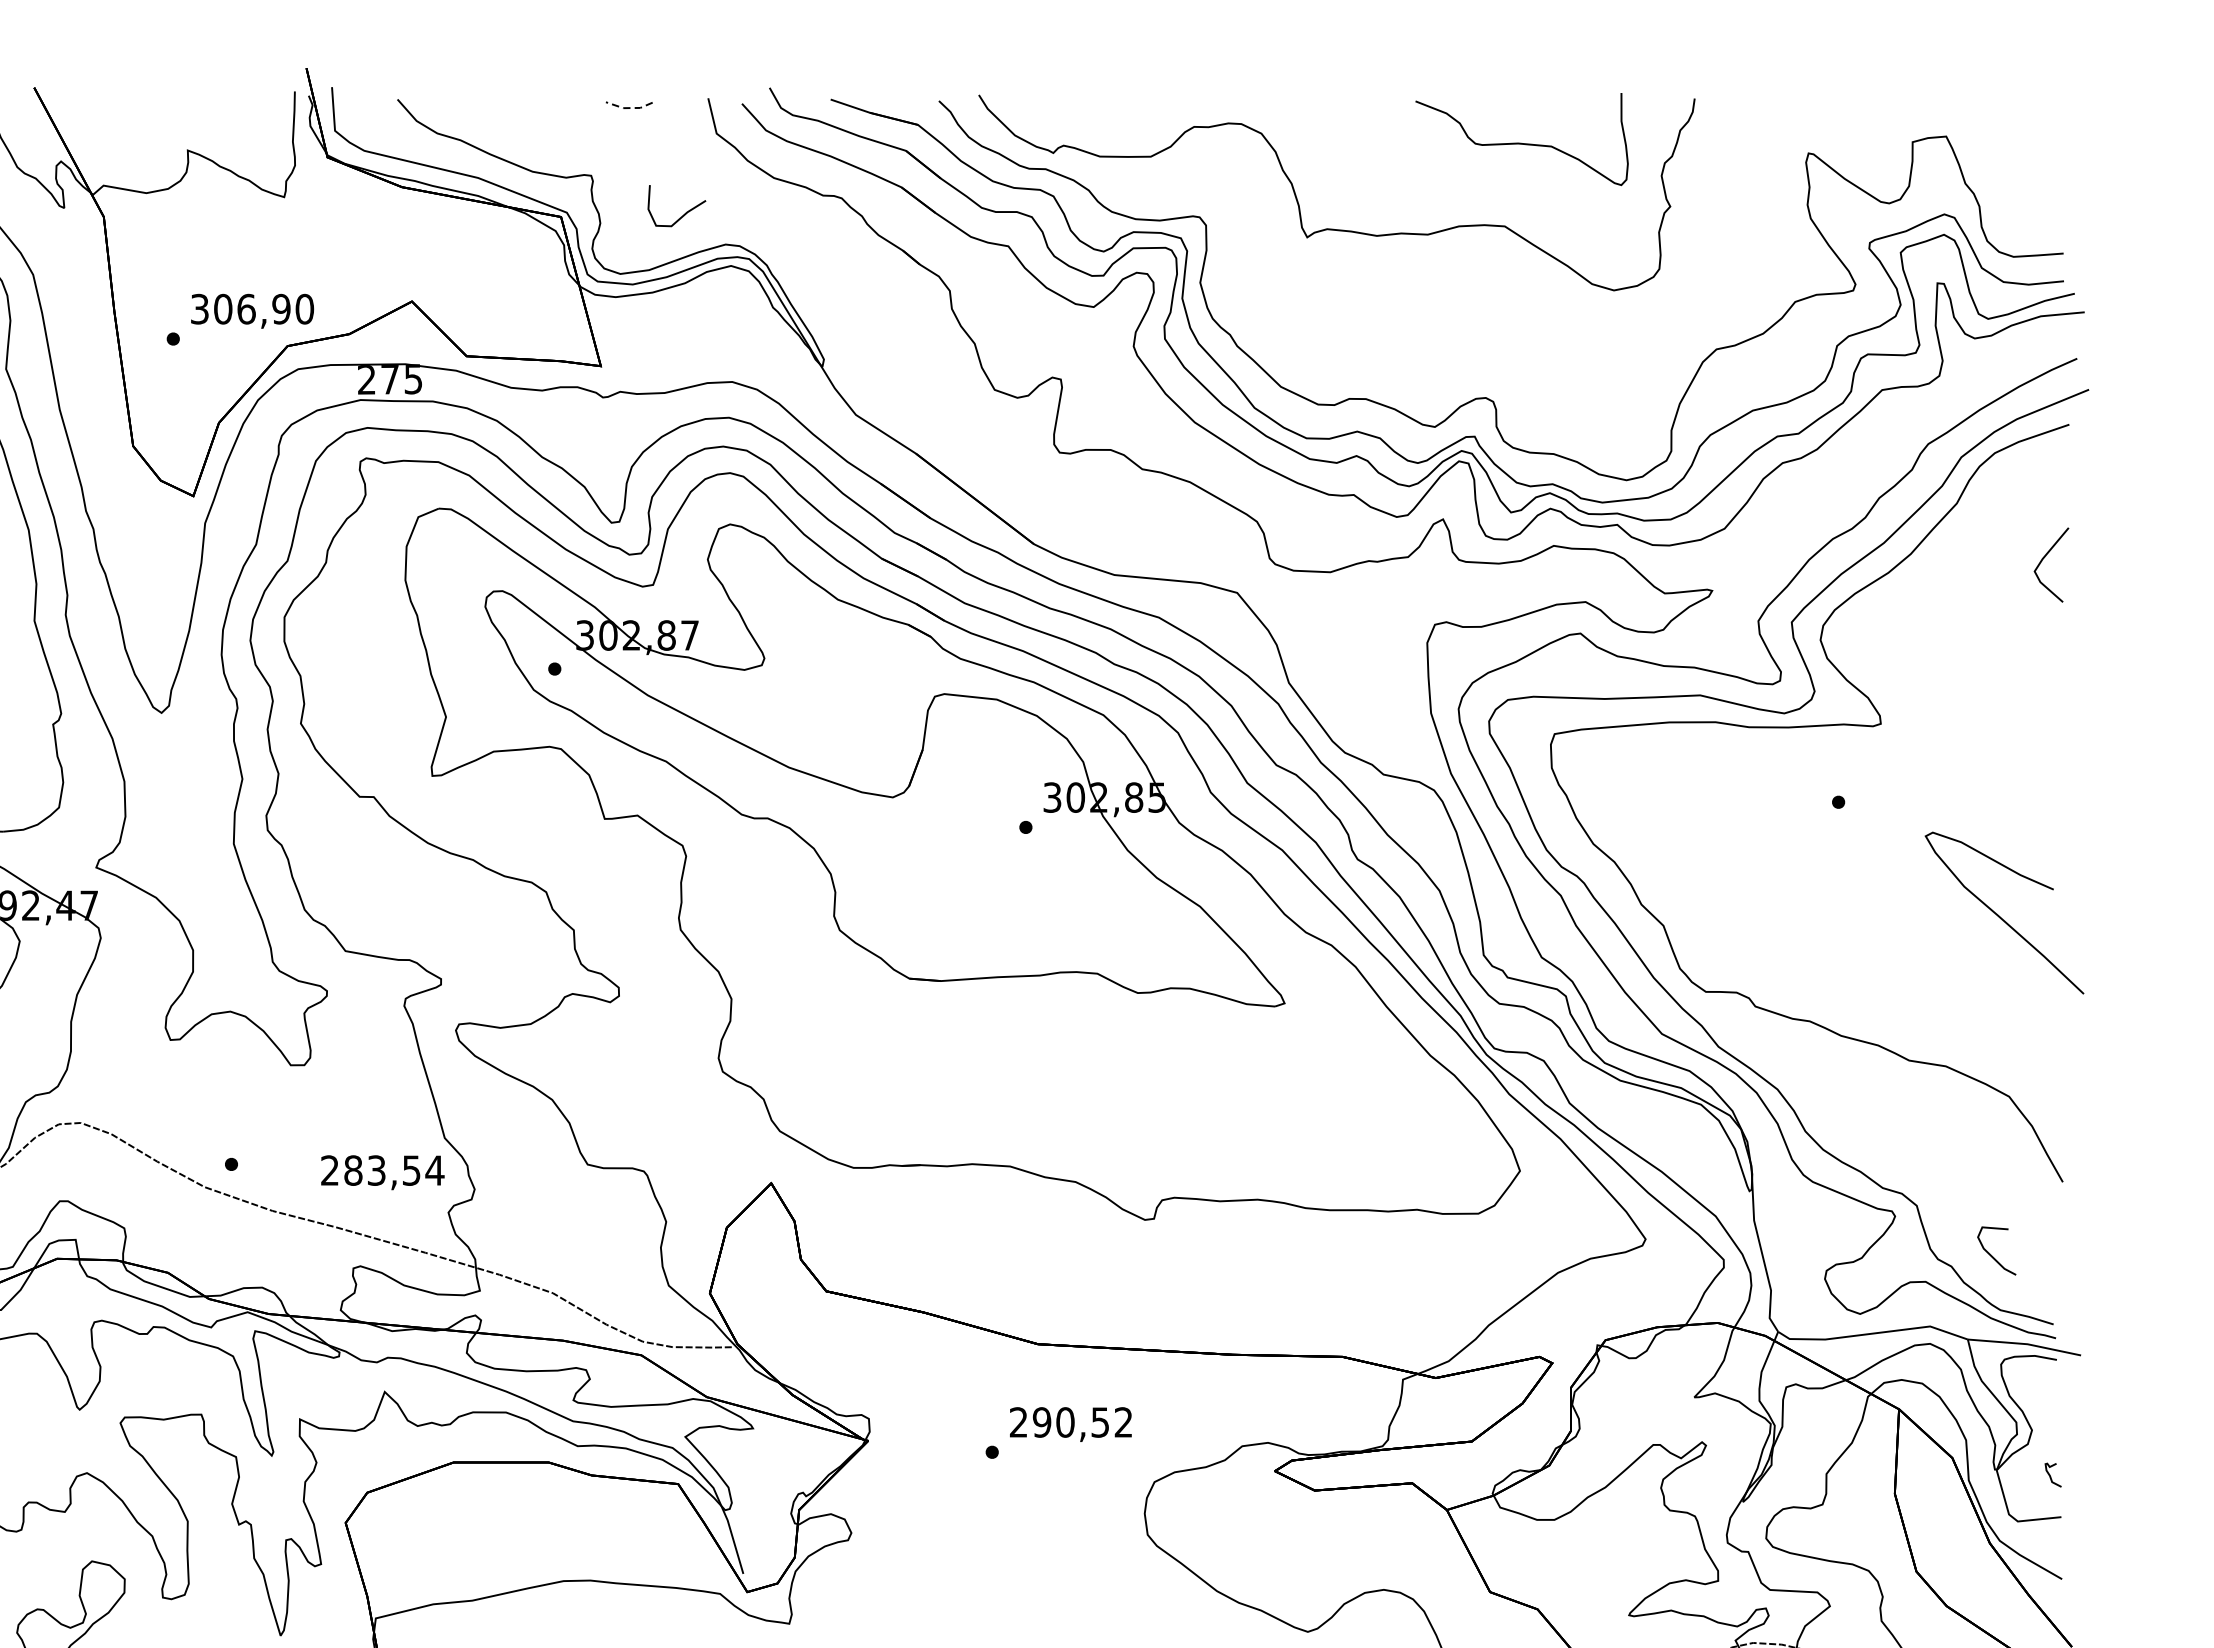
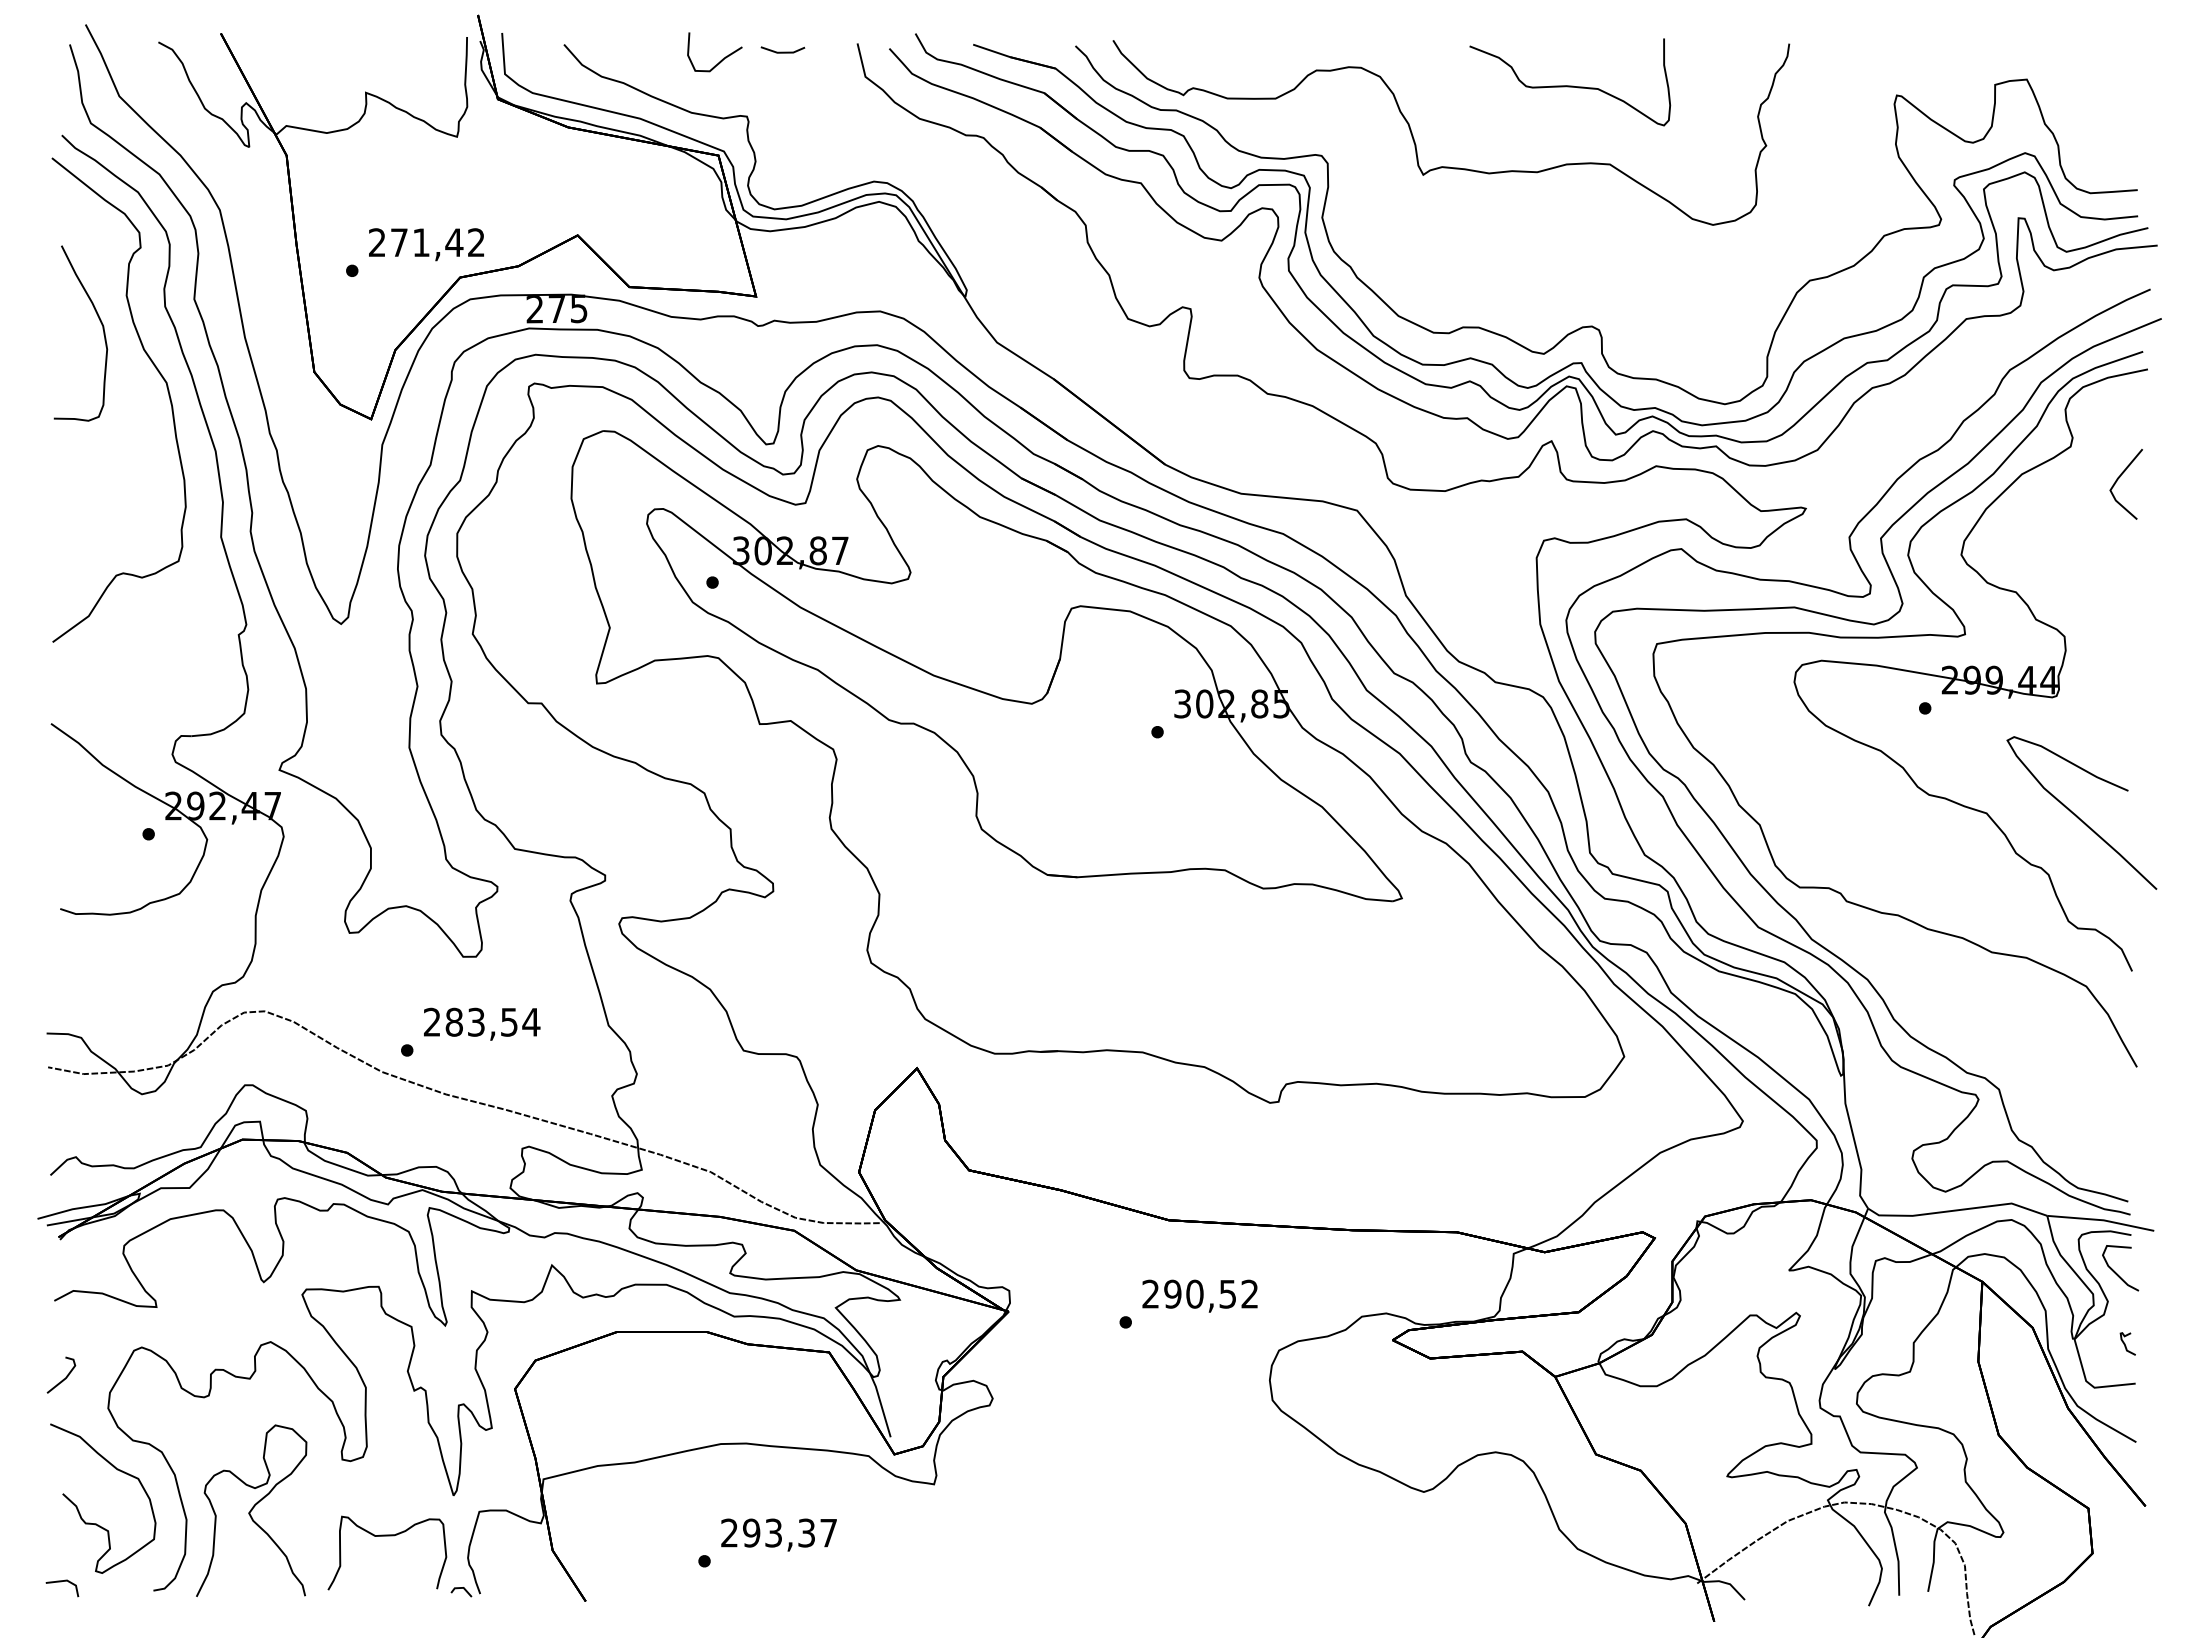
line: (628, 107) -> (782, 52), dashed -> solid
curve: (1522, 142) -> (1570, 85), moved
curve: (683, 213) -> (721, 59), moved
text: (252, 309) -> (427, 242), 306,90 -> 271,42
part: (1886, 761) -> (1970, 669), added
text: (383, 1171) -> (482, 1023), moved
curve: (1992, 1255) -> (2116, 1272), moved

